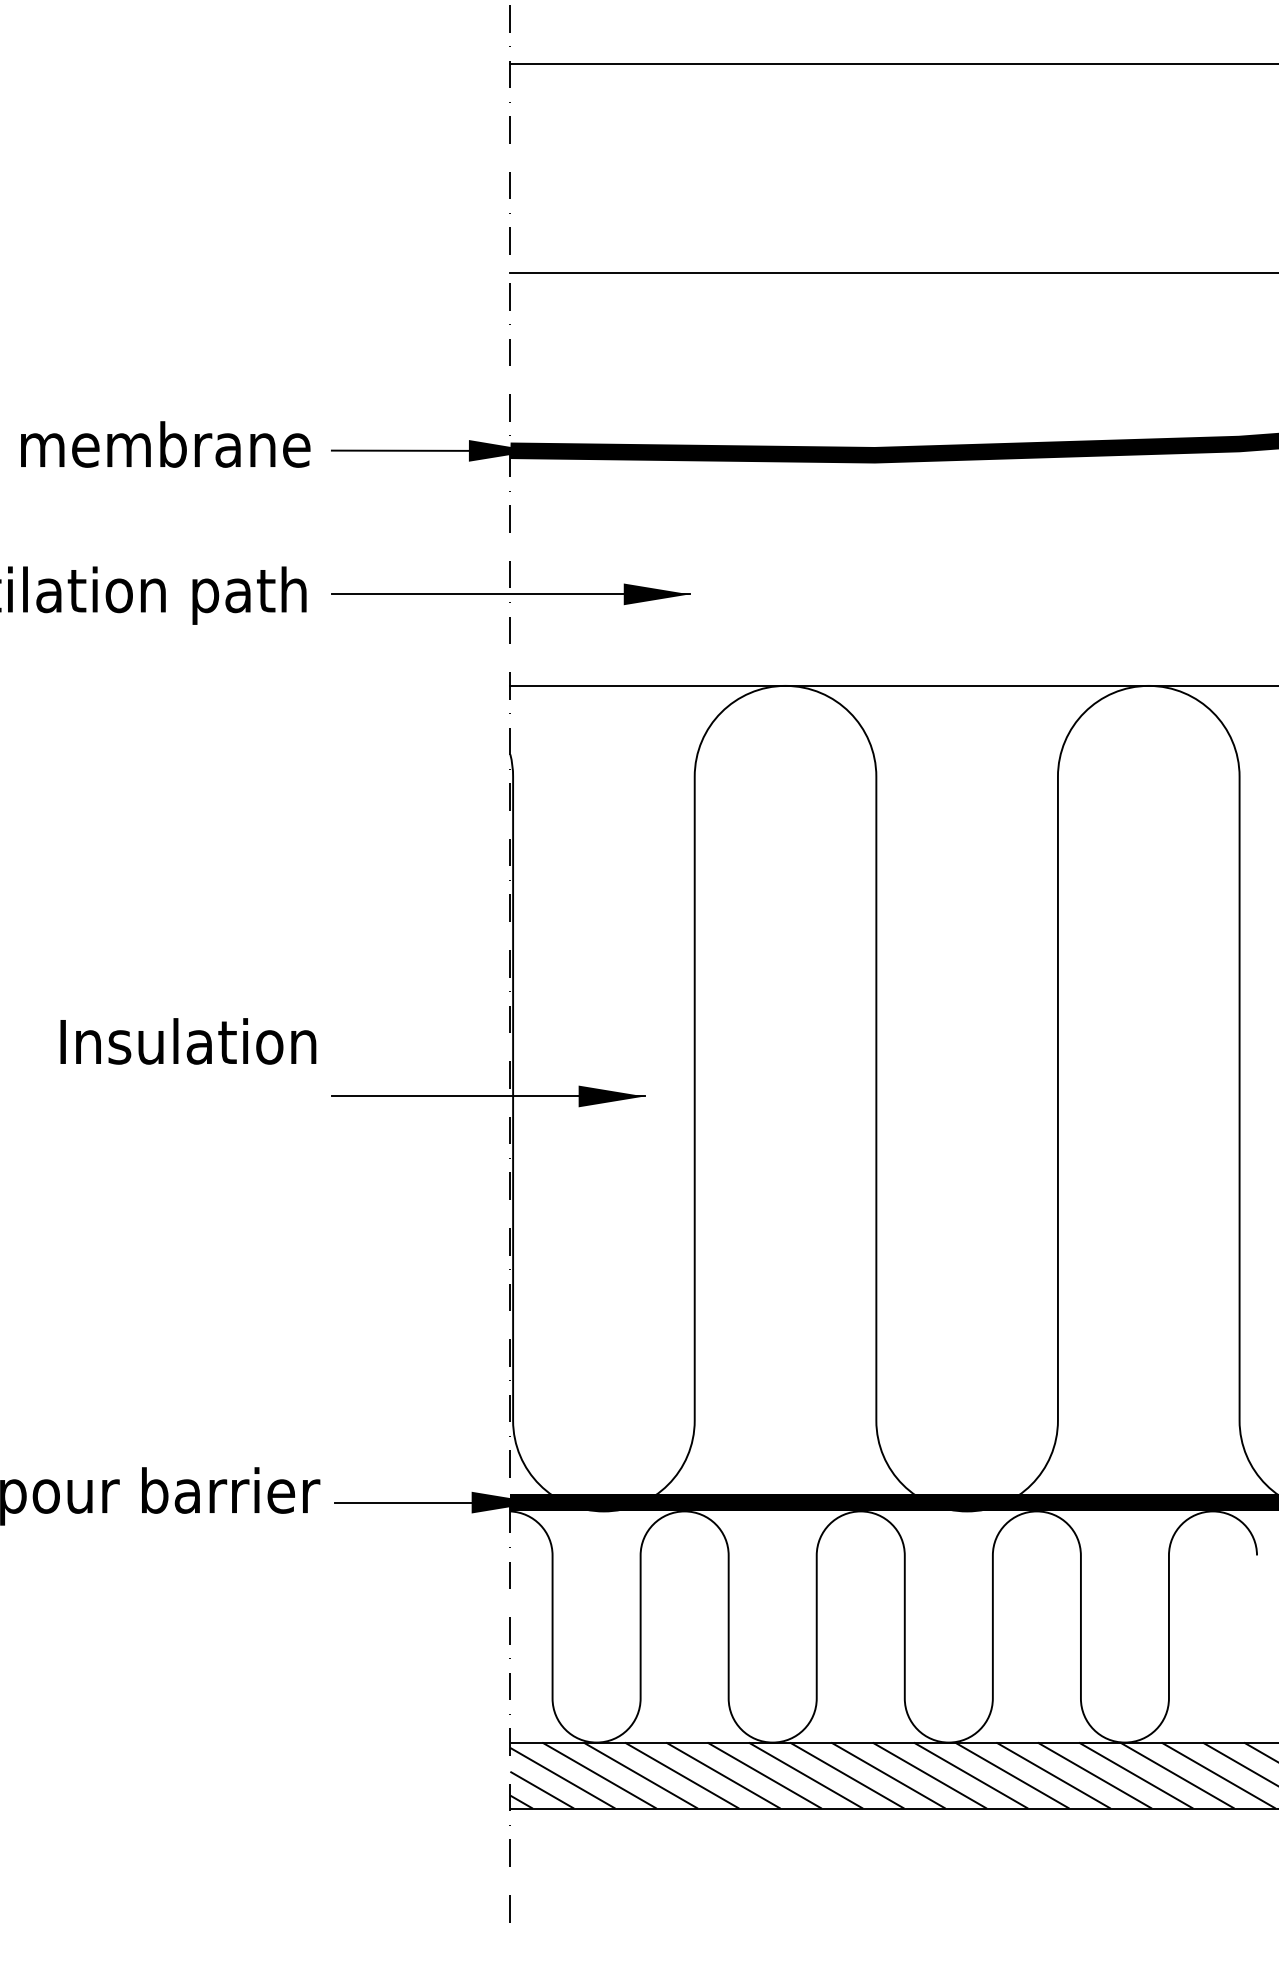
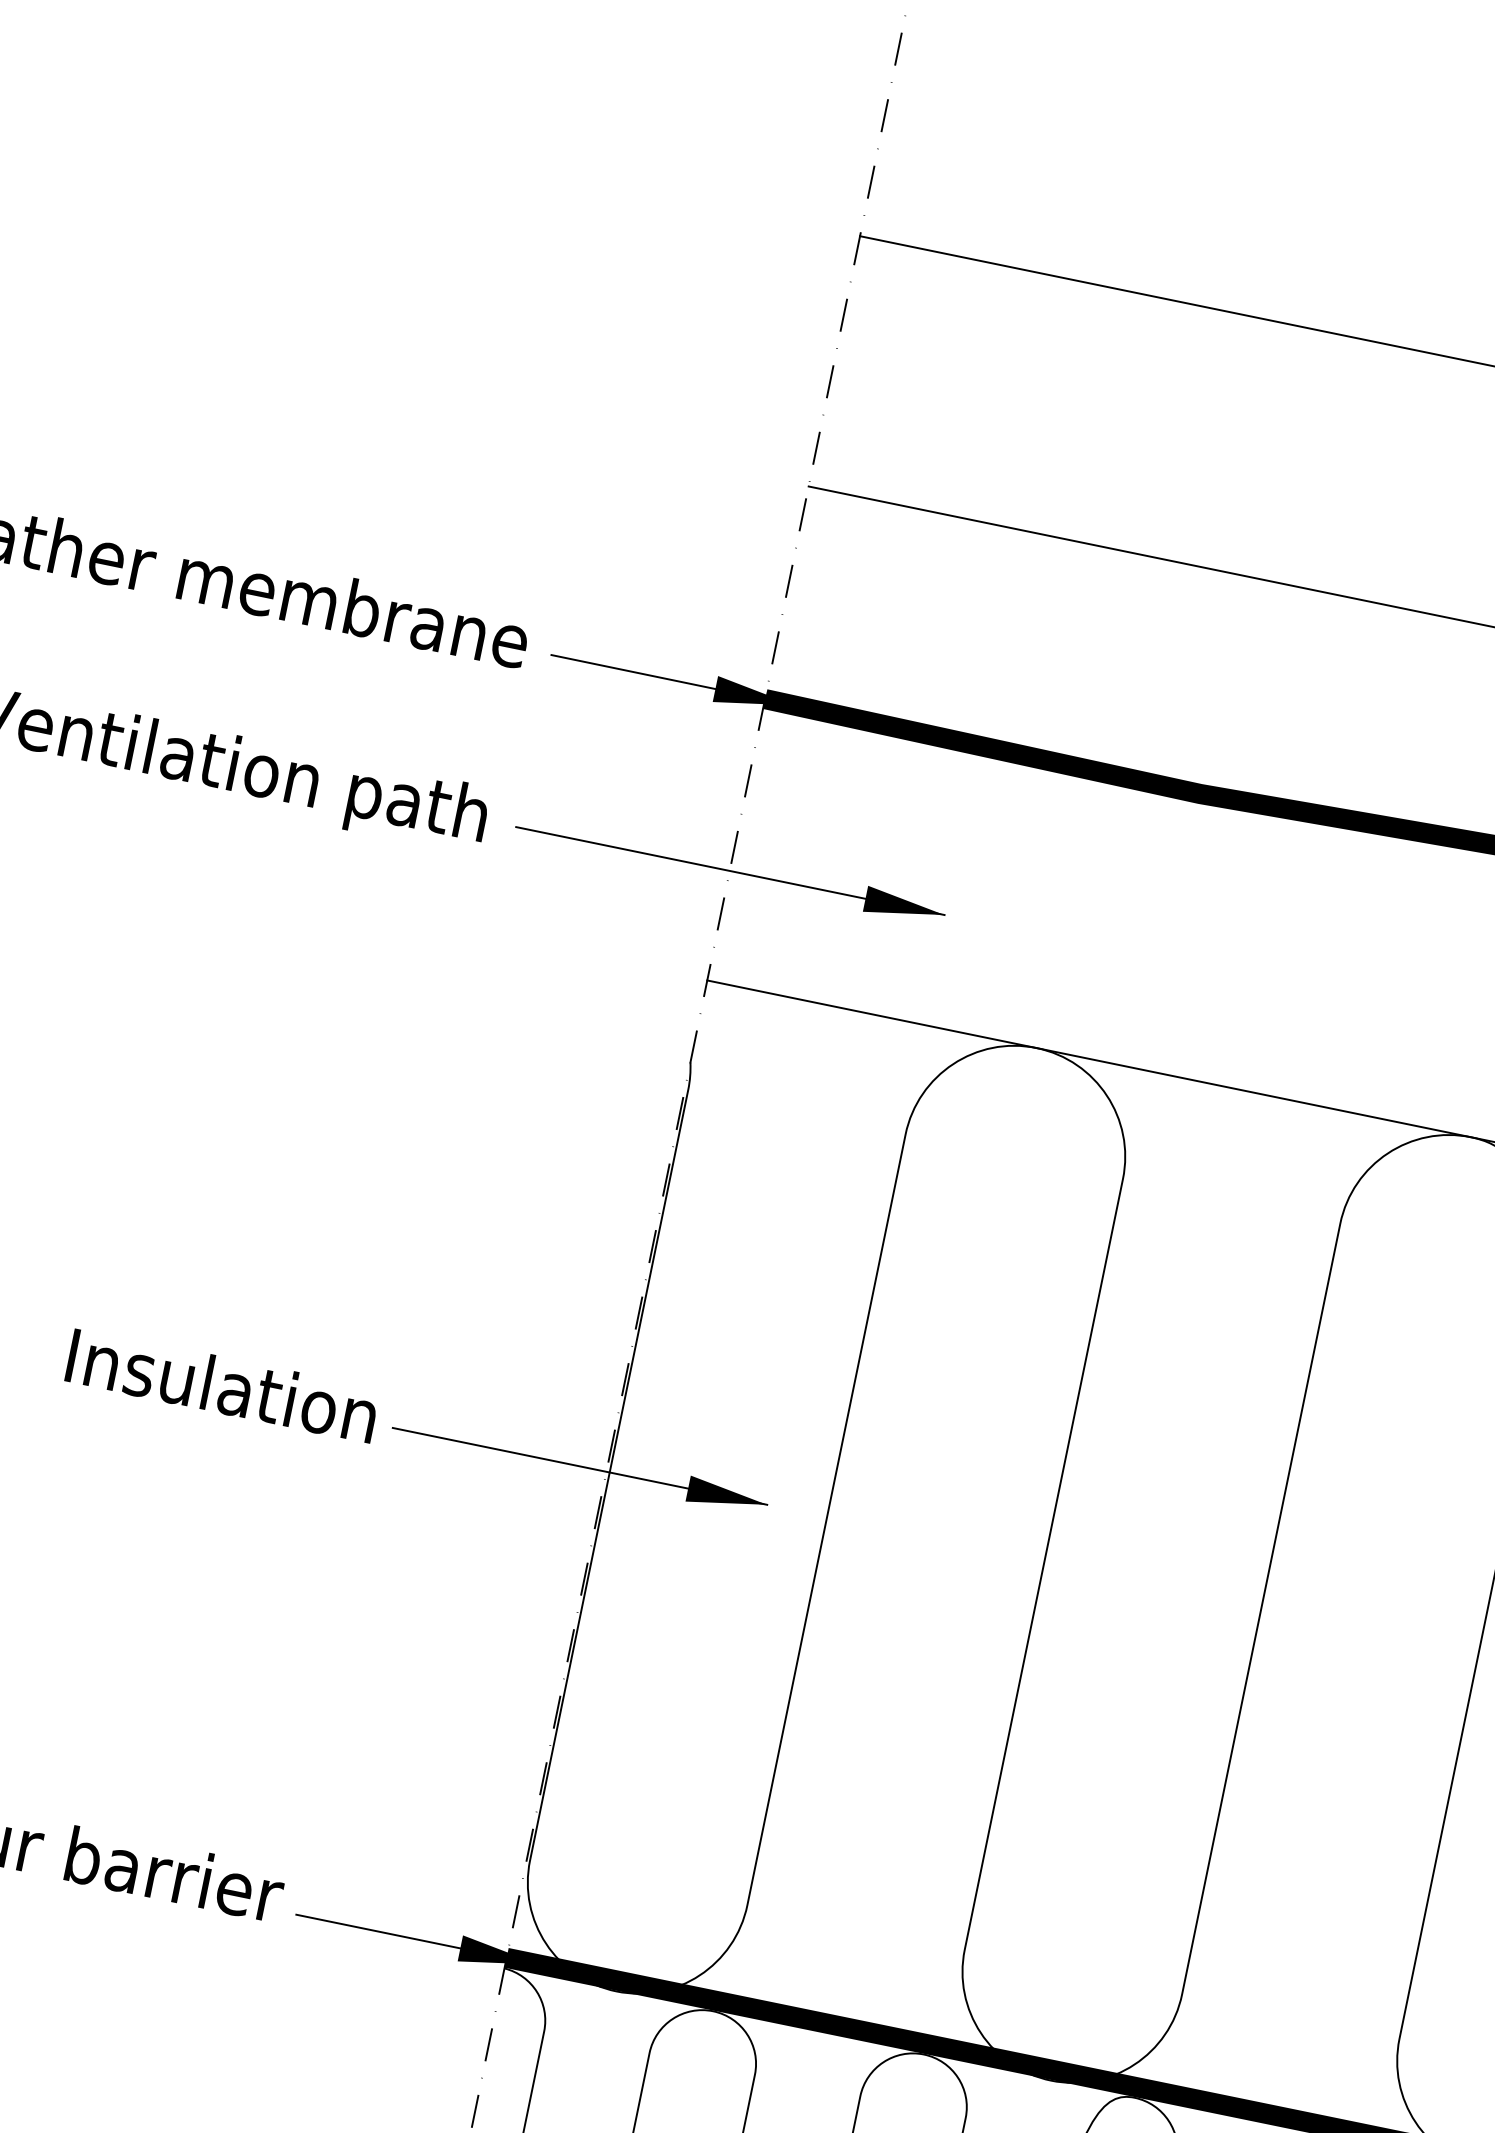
text: (188, 1041) -> (222, 1385), moved

